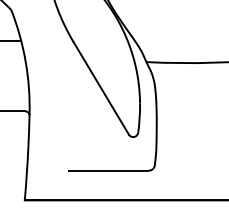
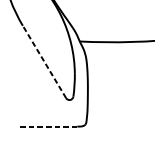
line: (101, 88) -> (44, 62), solid -> dashed
line: (105, 170) -> (47, 126), solid -> dashed

